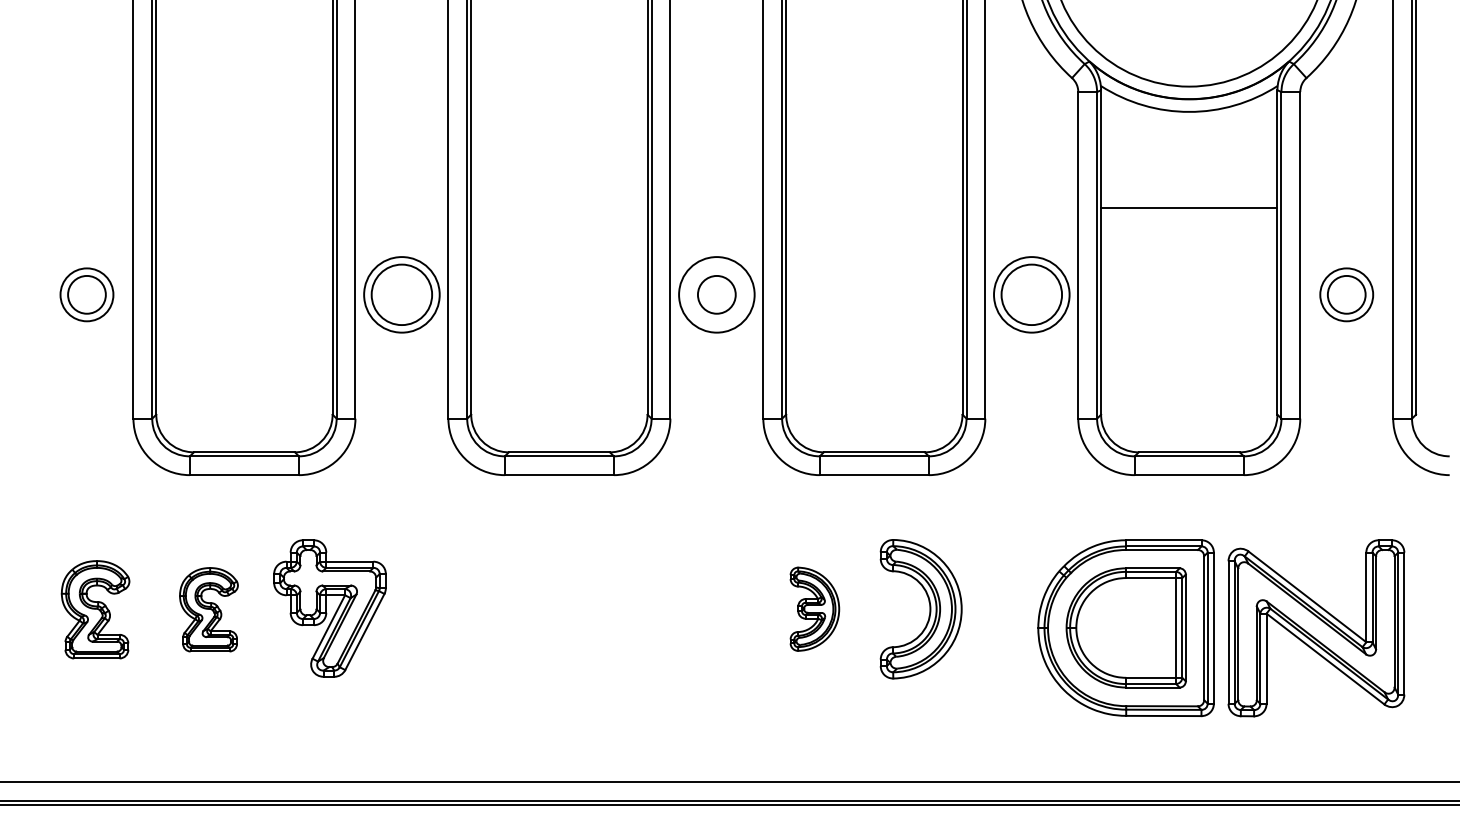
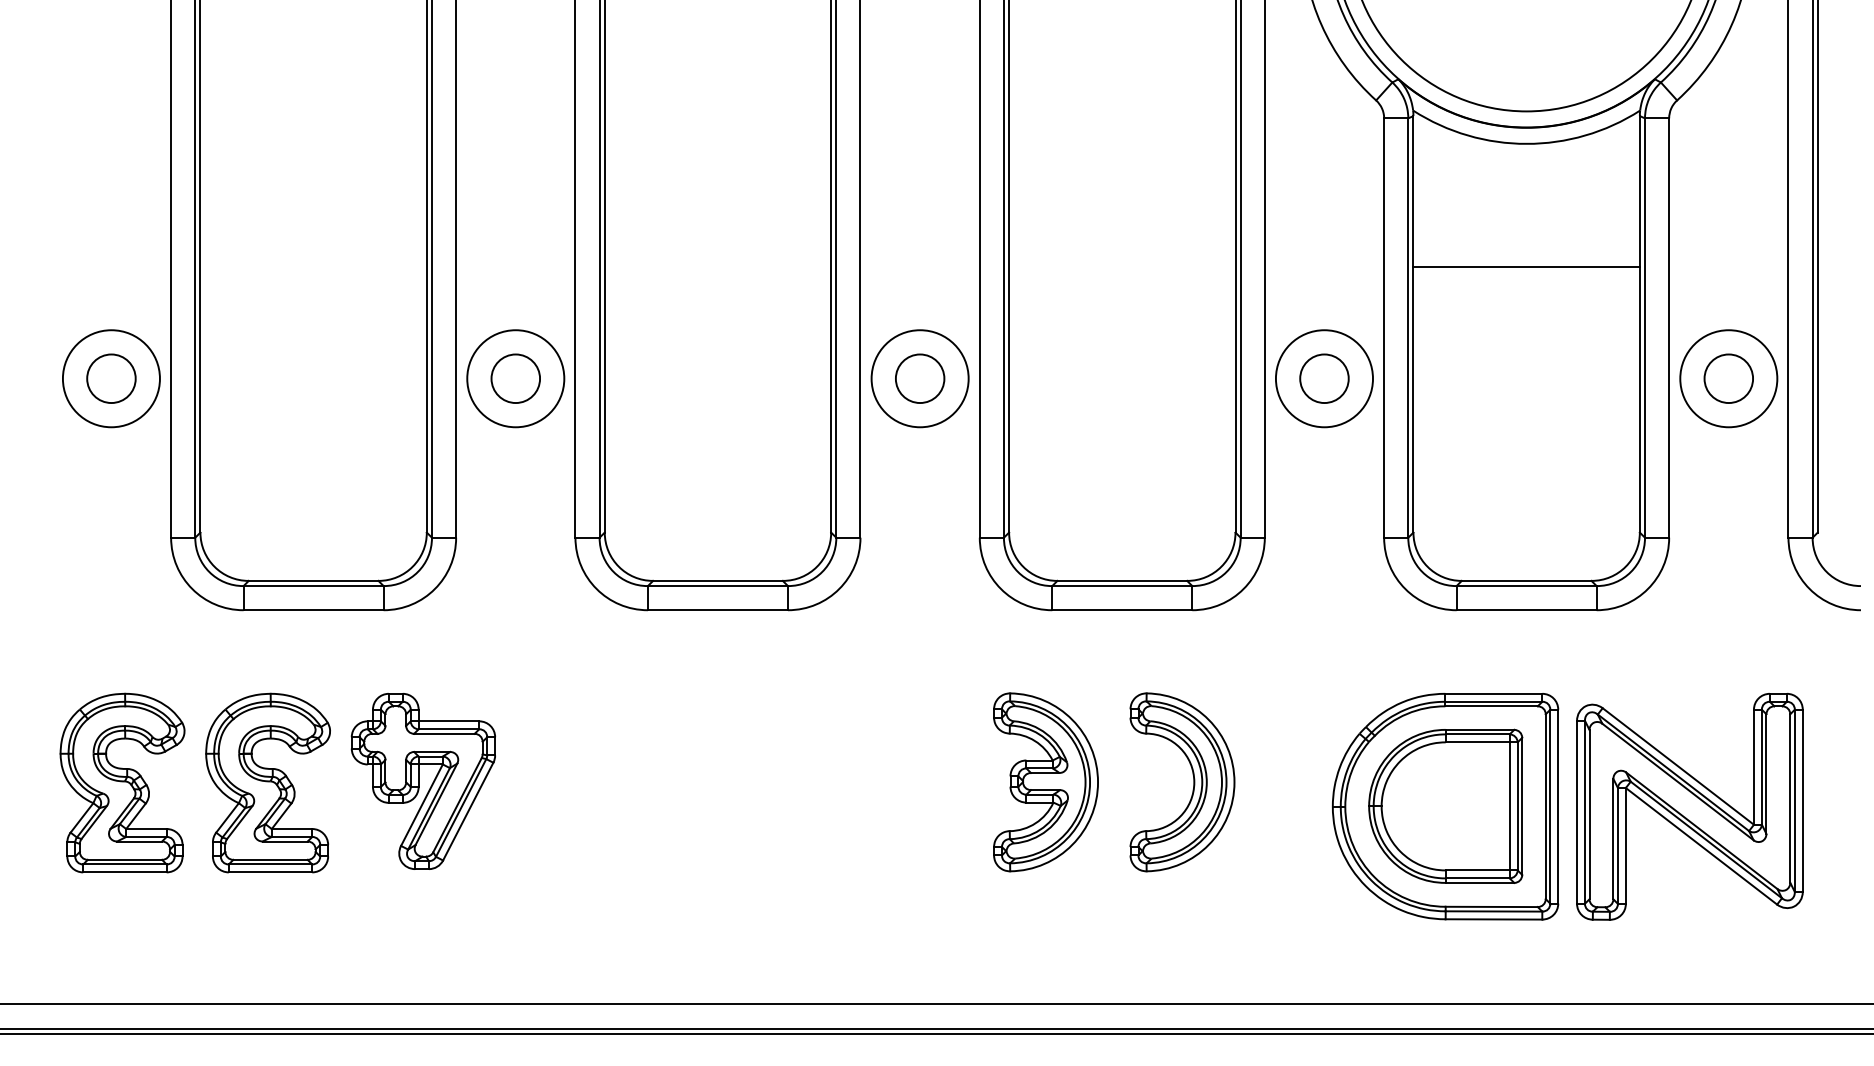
circle: (86, 294) -> (110, 378), size x1.43
circle: (401, 294) -> (515, 378), size x0.62
circle: (1031, 294) -> (1324, 378), size x0.62
circle: (1346, 294) -> (1728, 378), size x1.43
part: (95, 609) -> (122, 782), size x1.43
part: (208, 609) -> (267, 782), size x1.67
part: (814, 609) -> (1045, 782), size x1.67

